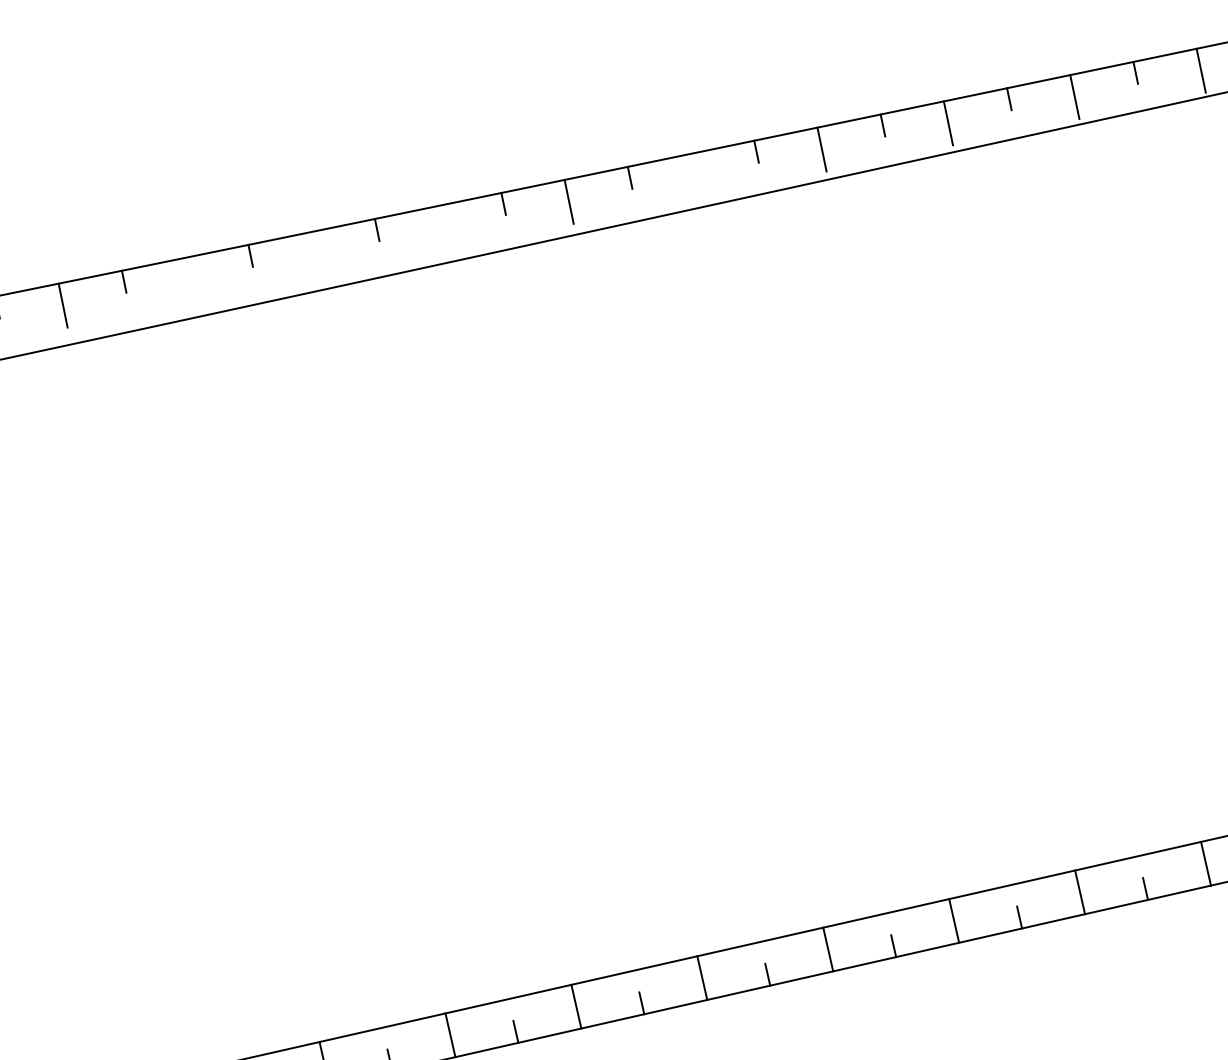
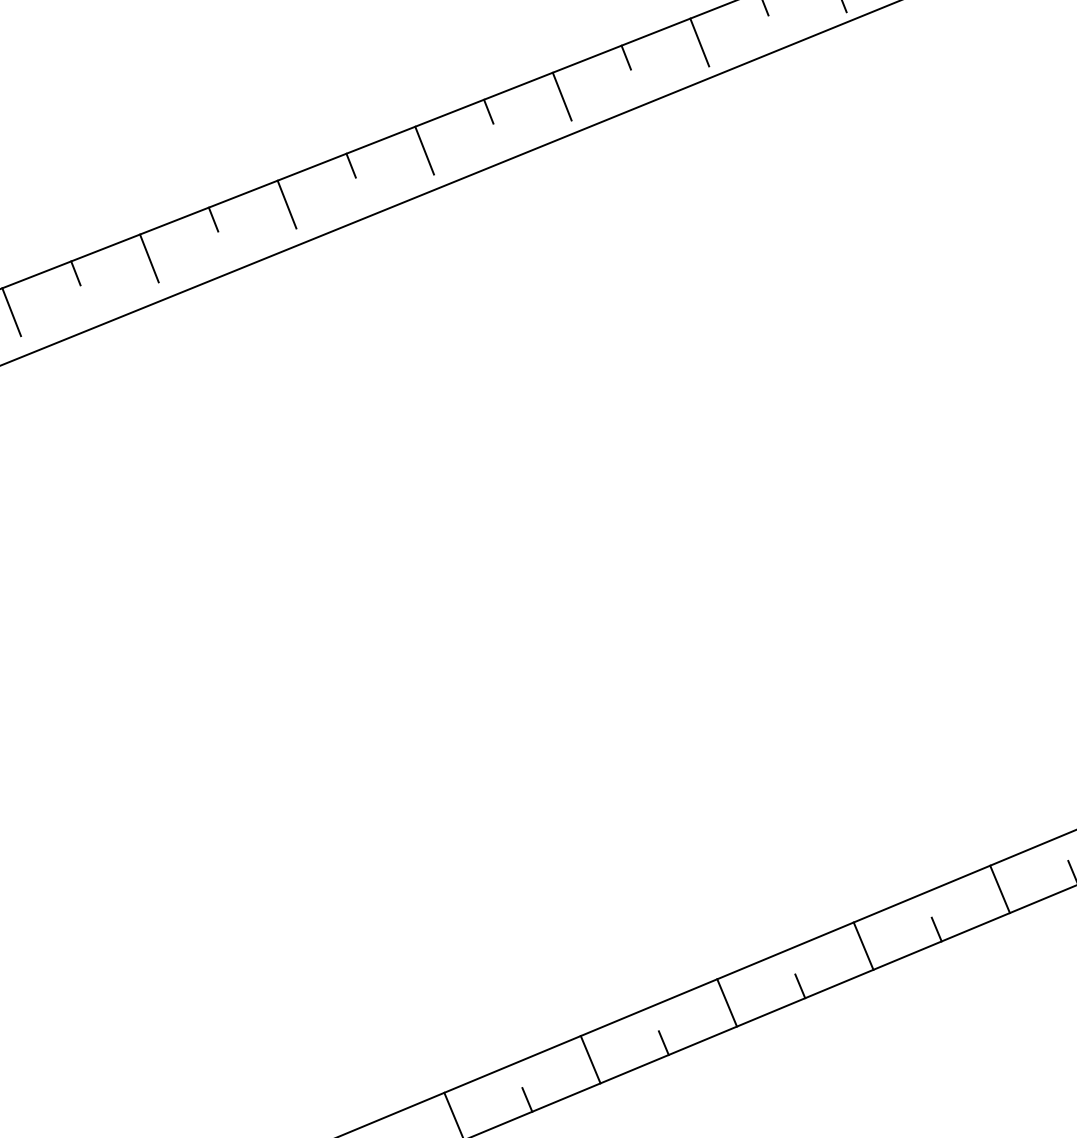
line: (695, 175) -> (699, 42), added
line: (442, 227) -> (424, 150), added
line: (315, 253) -> (286, 204), added
line: (189, 279) -> (149, 258), added

